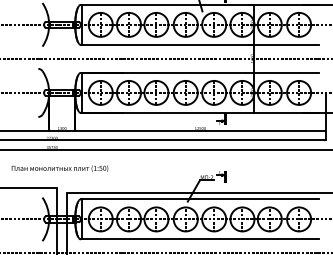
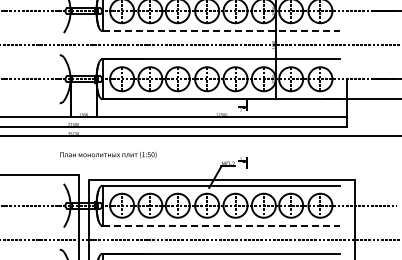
line: (200, 45) -> (221, 31), solid -> dashed
text: (60, 168) -> (108, 154), moved
line: (200, 239) -> (221, 225), solid -> dashed

